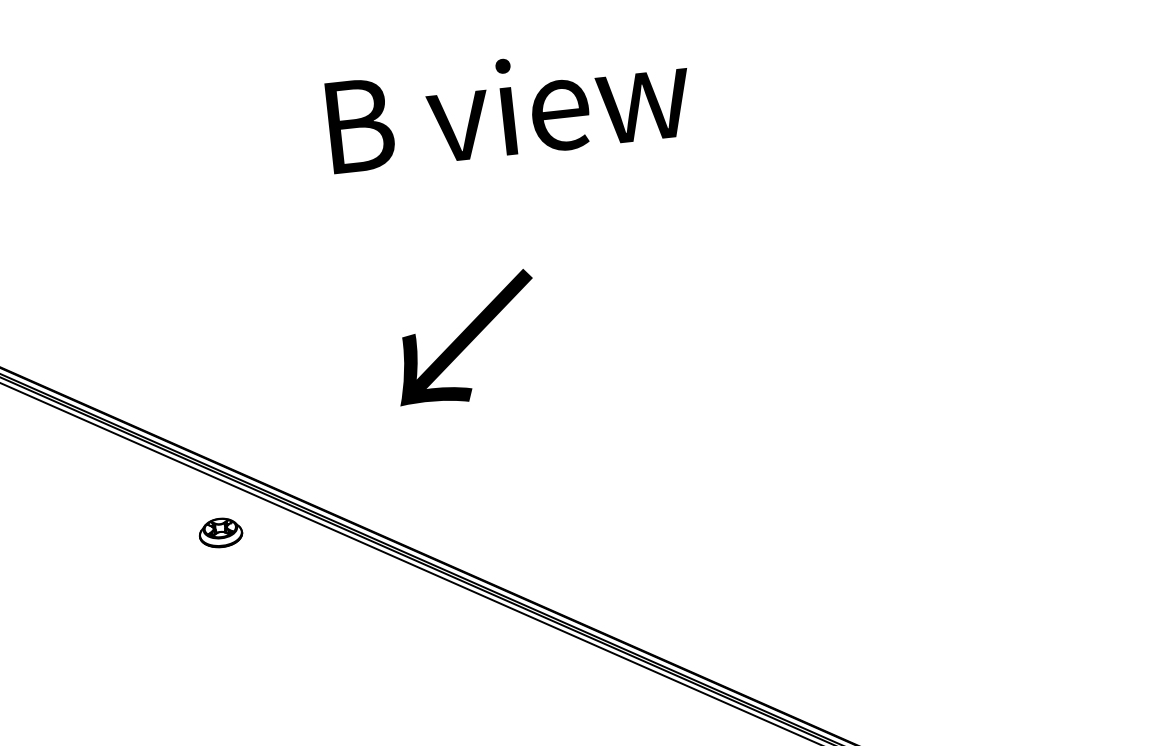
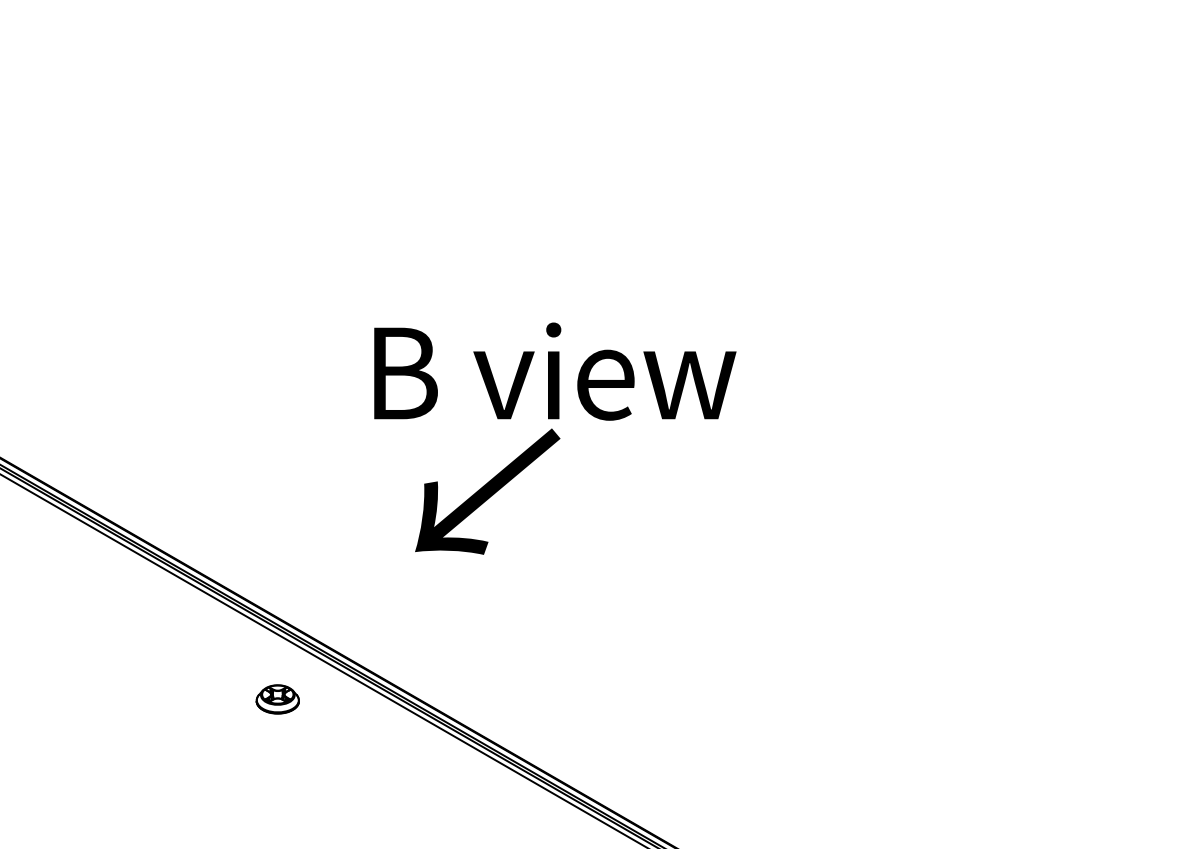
text: (509, 107) -> (555, 371), moved
part: (220, 533) -> (277, 699), moved

